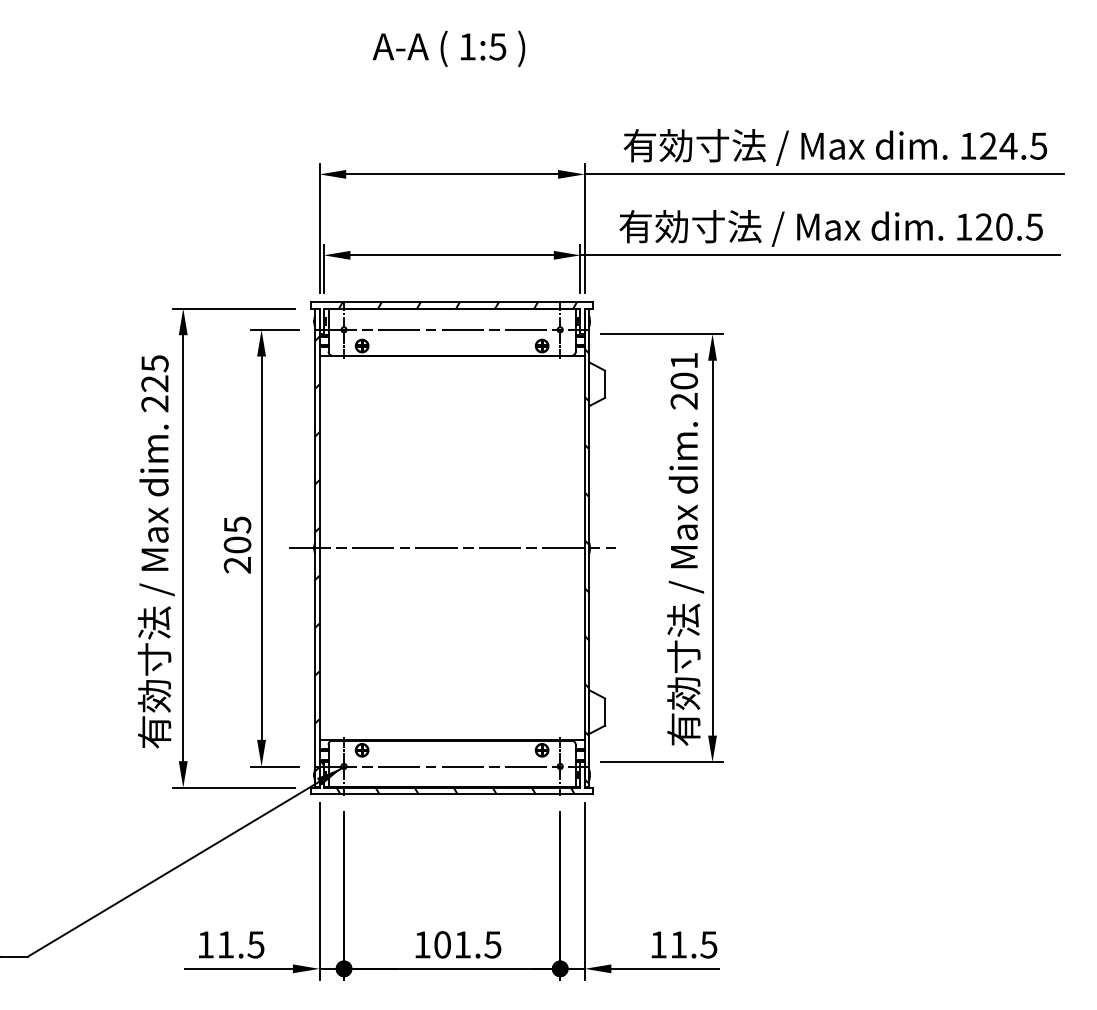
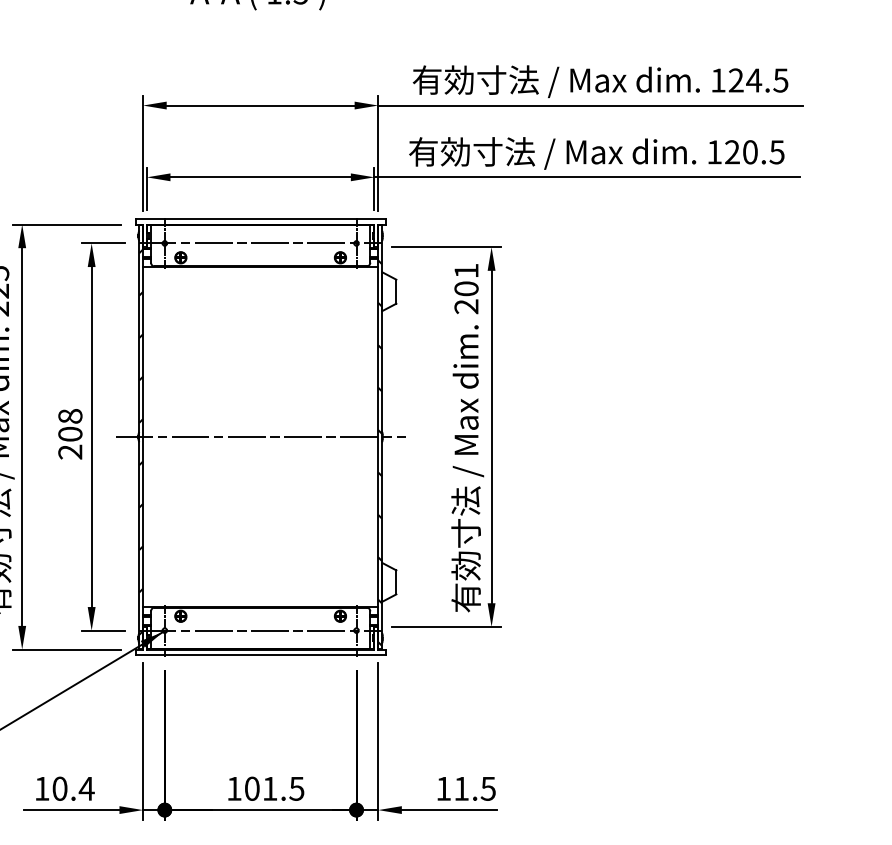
hatch: (458, 305) -> (266, 221), removed
text: (237, 524) -> (70, 416), 205 -> 208
hatch: (447, 778) -> (256, 641), removed
text: (241, 944) -> (73, 788), 11.5 -> 10.4

